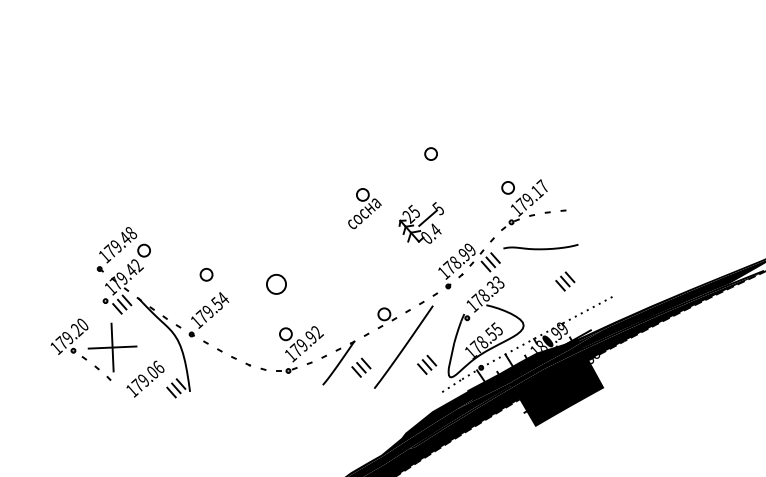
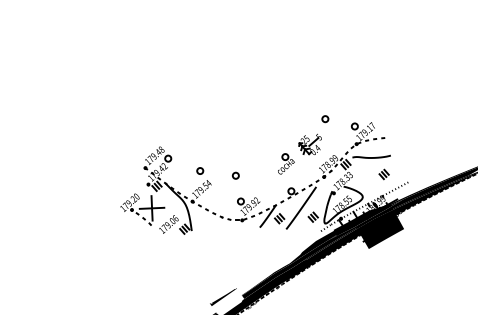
part: (431, 154) -> (325, 119), moved
part: (365, 207) -> (286, 163), moved
part: (275, 283) -> (235, 175), size x0.62

